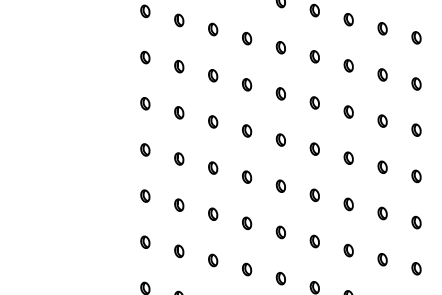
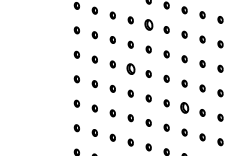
part: (280, 48) -> (148, 25), size x1.6
part: (246, 131) -> (130, 69), size x1.6
part: (348, 205) -> (184, 108), size x1.6

